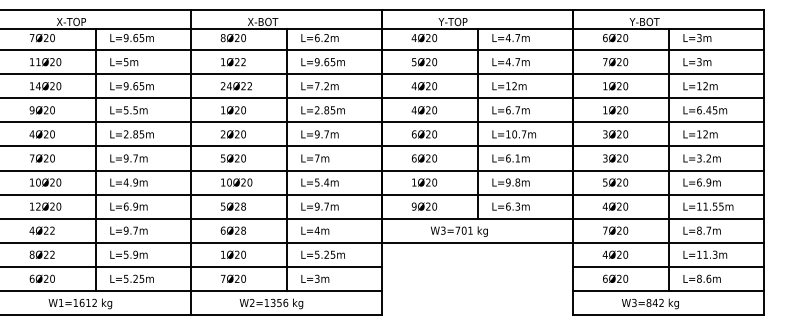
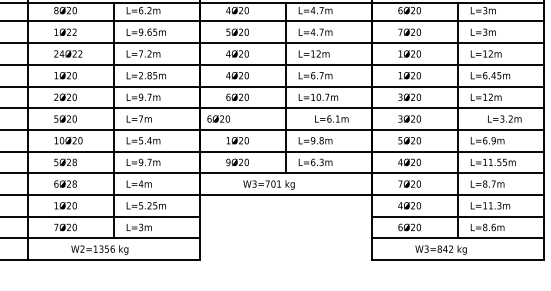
text: (424, 158) -> (218, 119), moved
text: (510, 158) -> (331, 119), moved
text: (701, 158) -> (504, 119), moved

